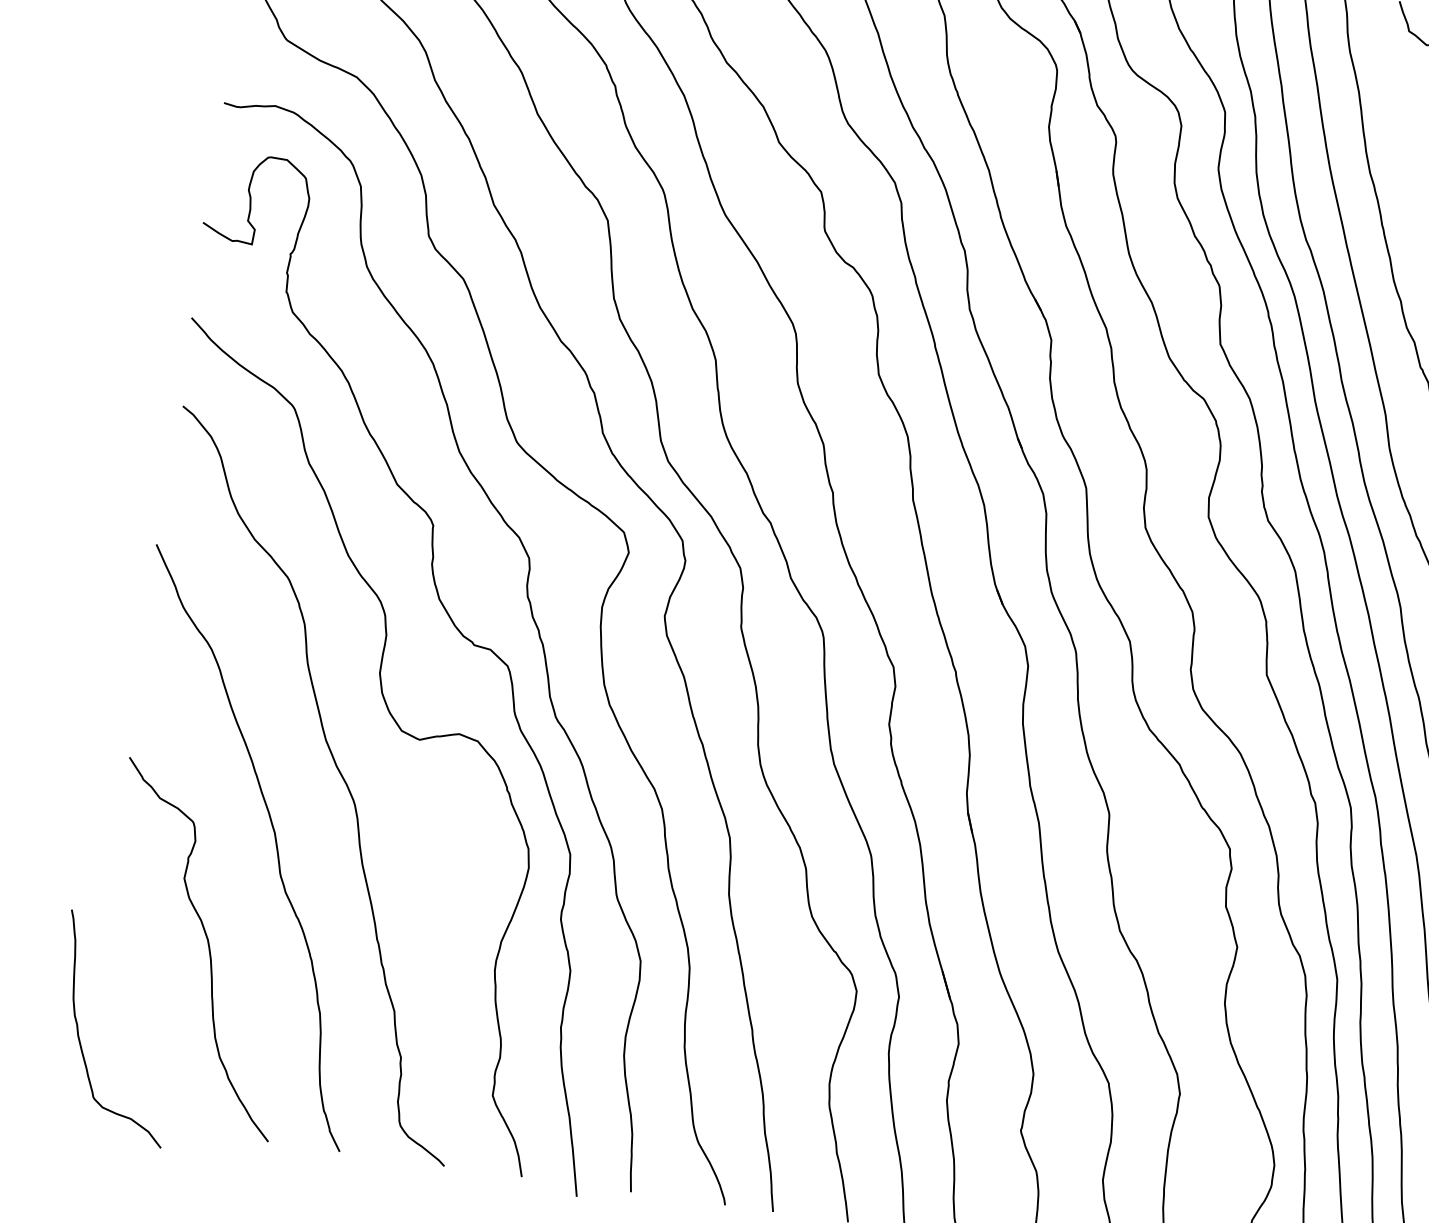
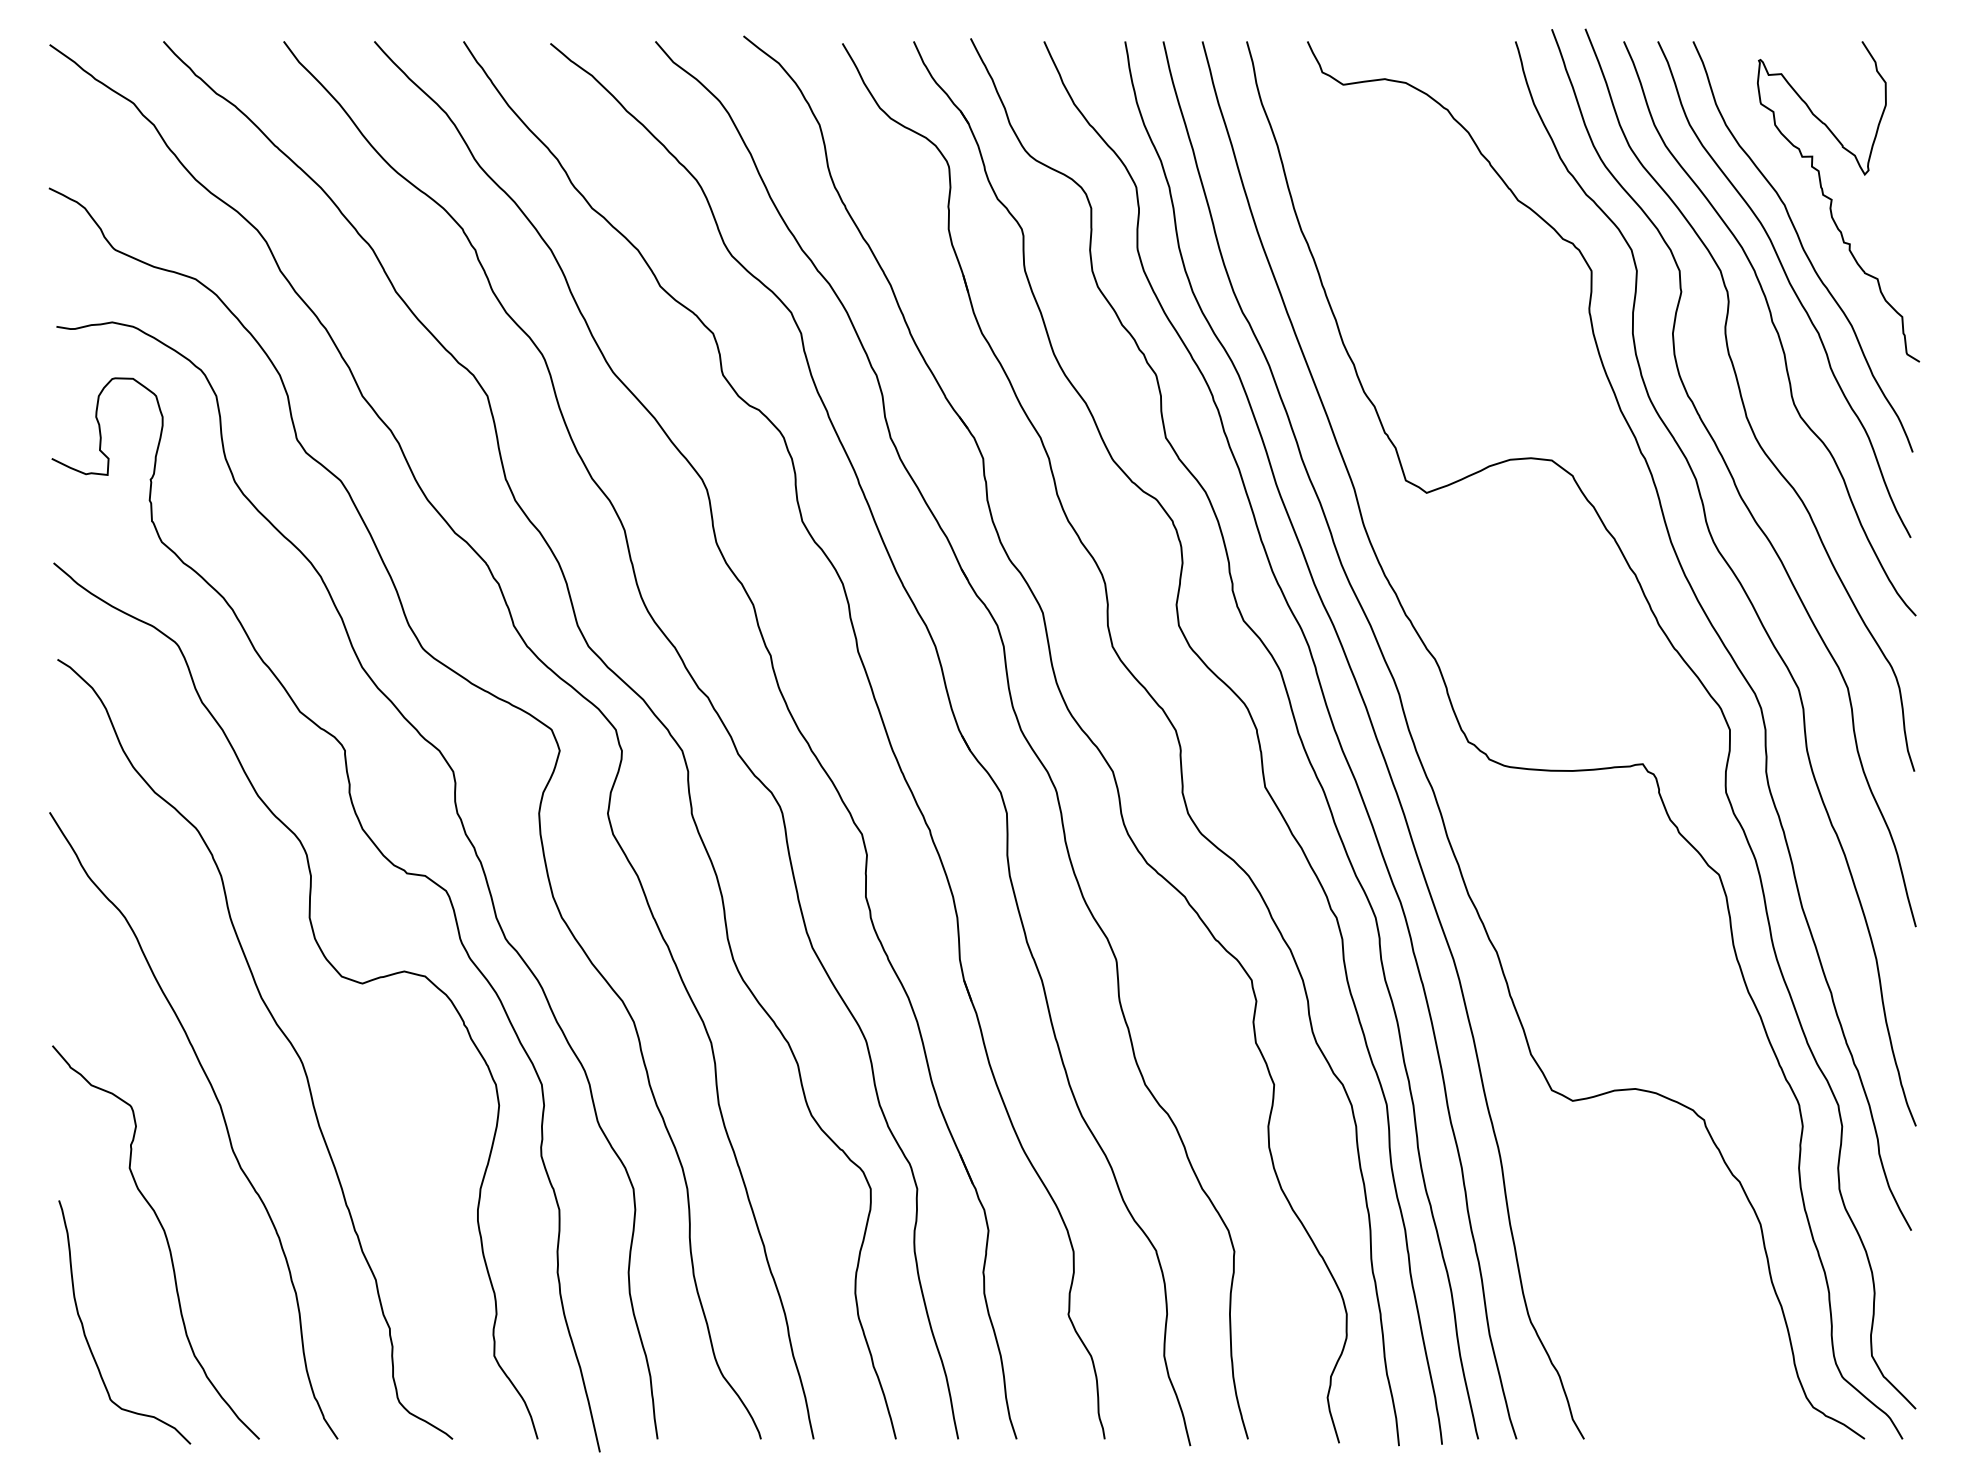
curve: (79, 1033) -> (85, 1332), moved

